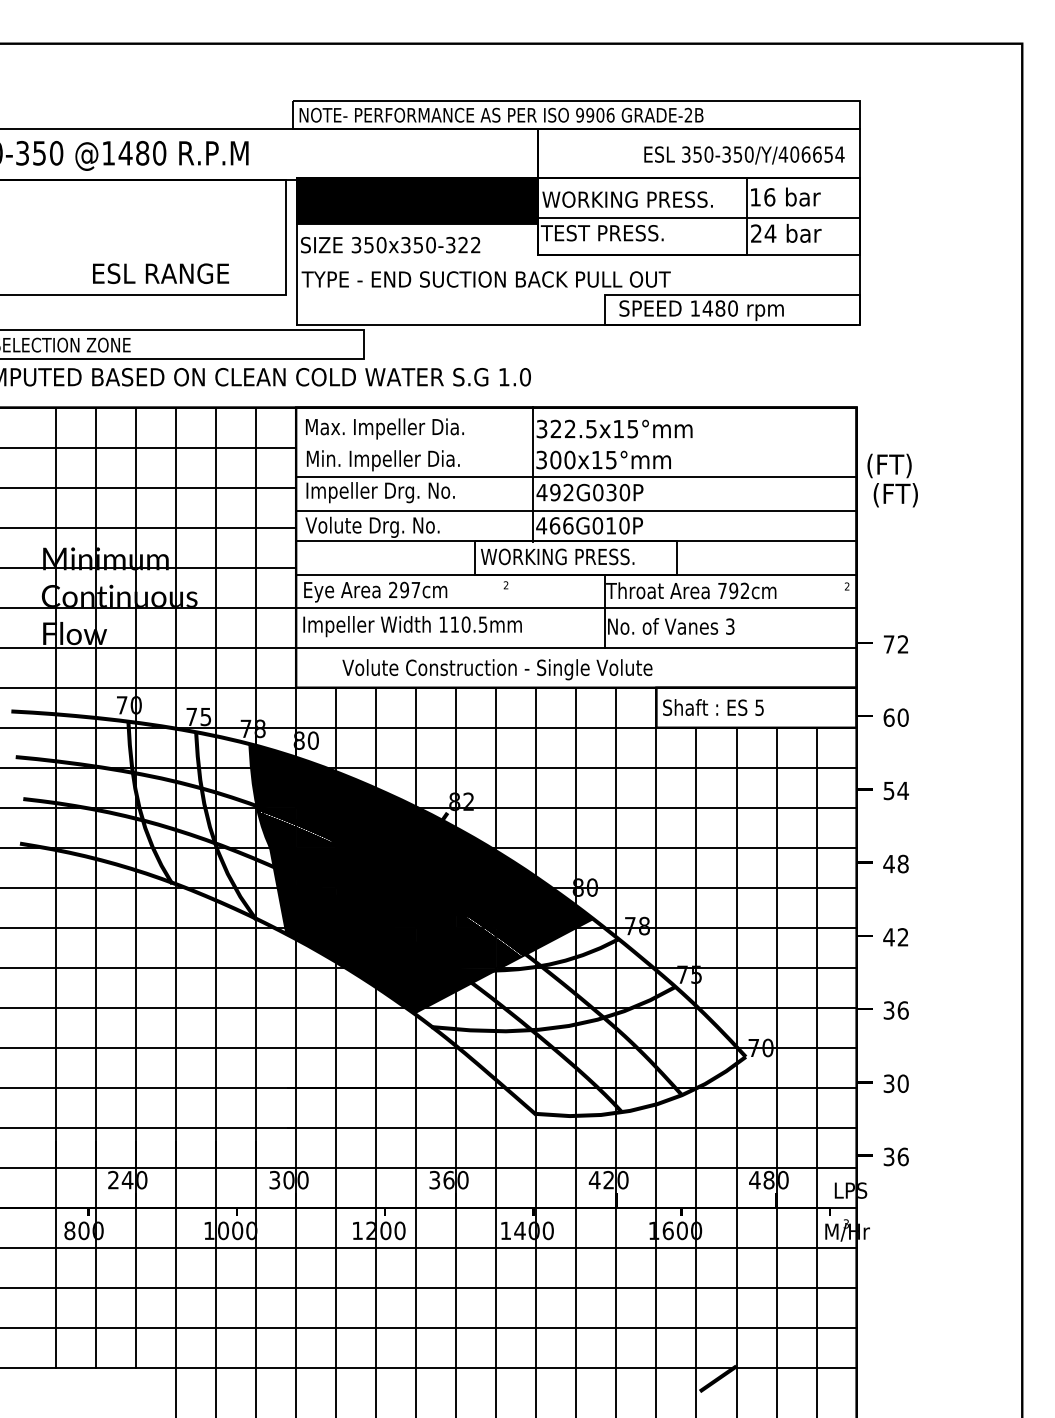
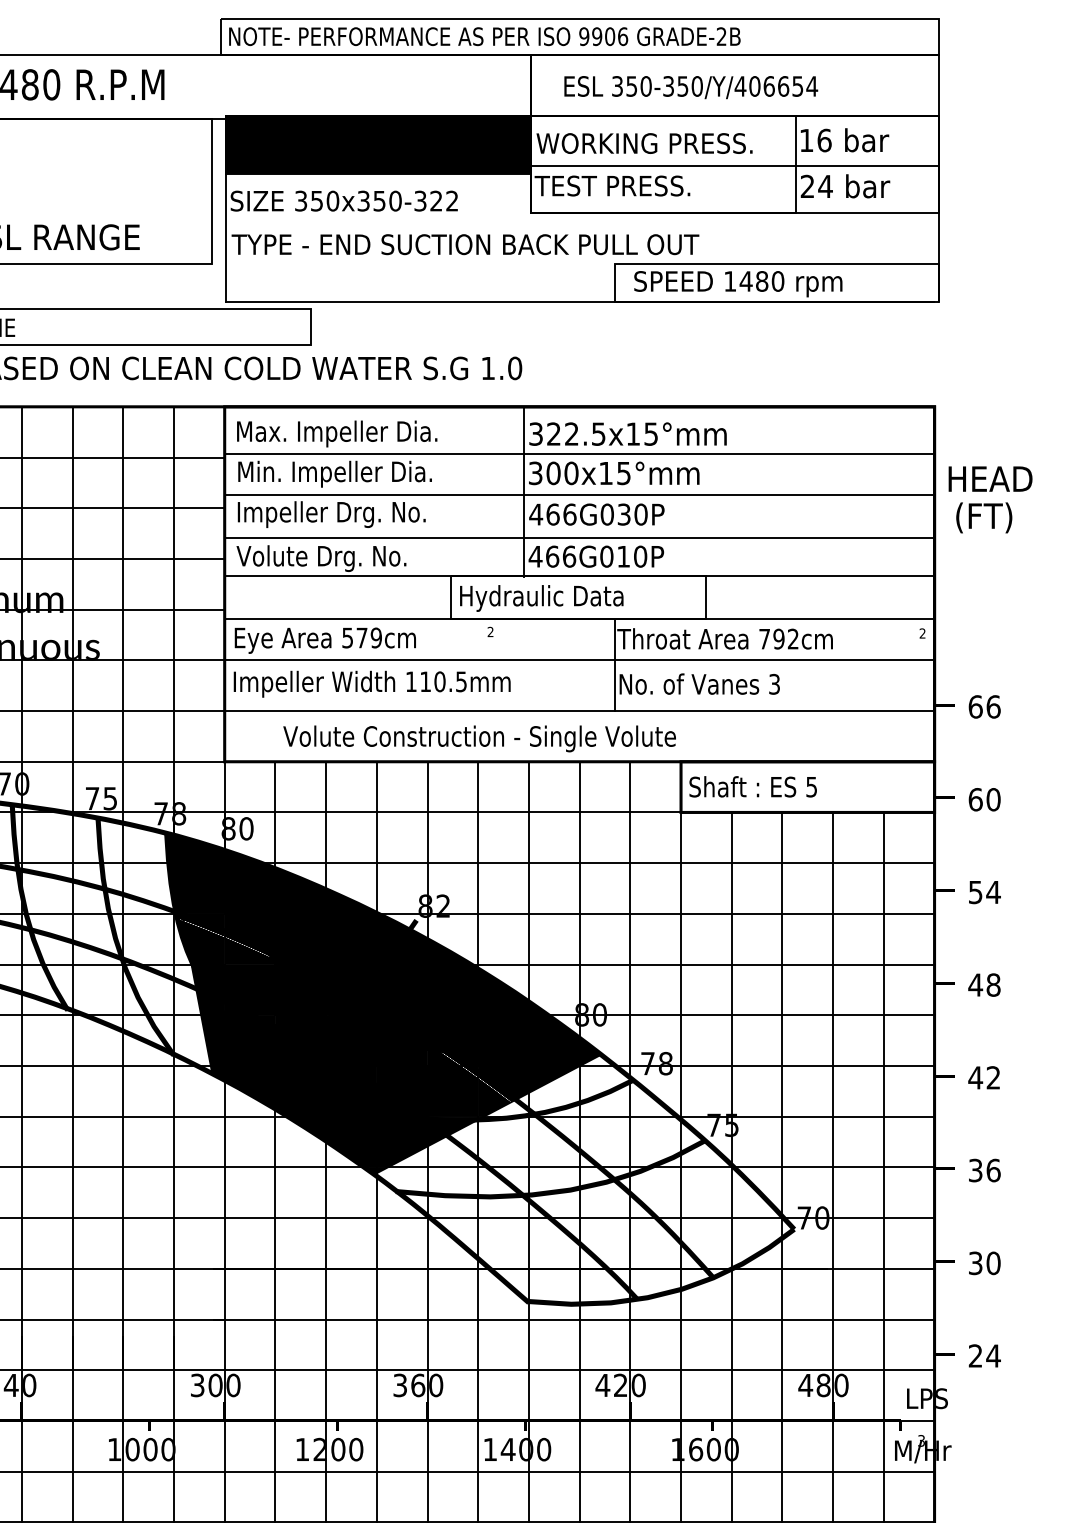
text: (744, 155) -> (691, 87), moved
line: (577, 444) -> (581, 453), added
text: (900, 465) -> (990, 480), (FT) -> HEAD
text: (561, 492) -> (560, 514), 492G030P -> 466G030P
text: (557, 558) -> (555, 598), WORKING PRESS. -> Hydraulic Data
text: (404, 589) -> (361, 637), 297cm -> 579cm
text: (895, 644) -> (983, 706), 72 -> 66
text: (896, 1156) -> (985, 1355), 36 -> 24

